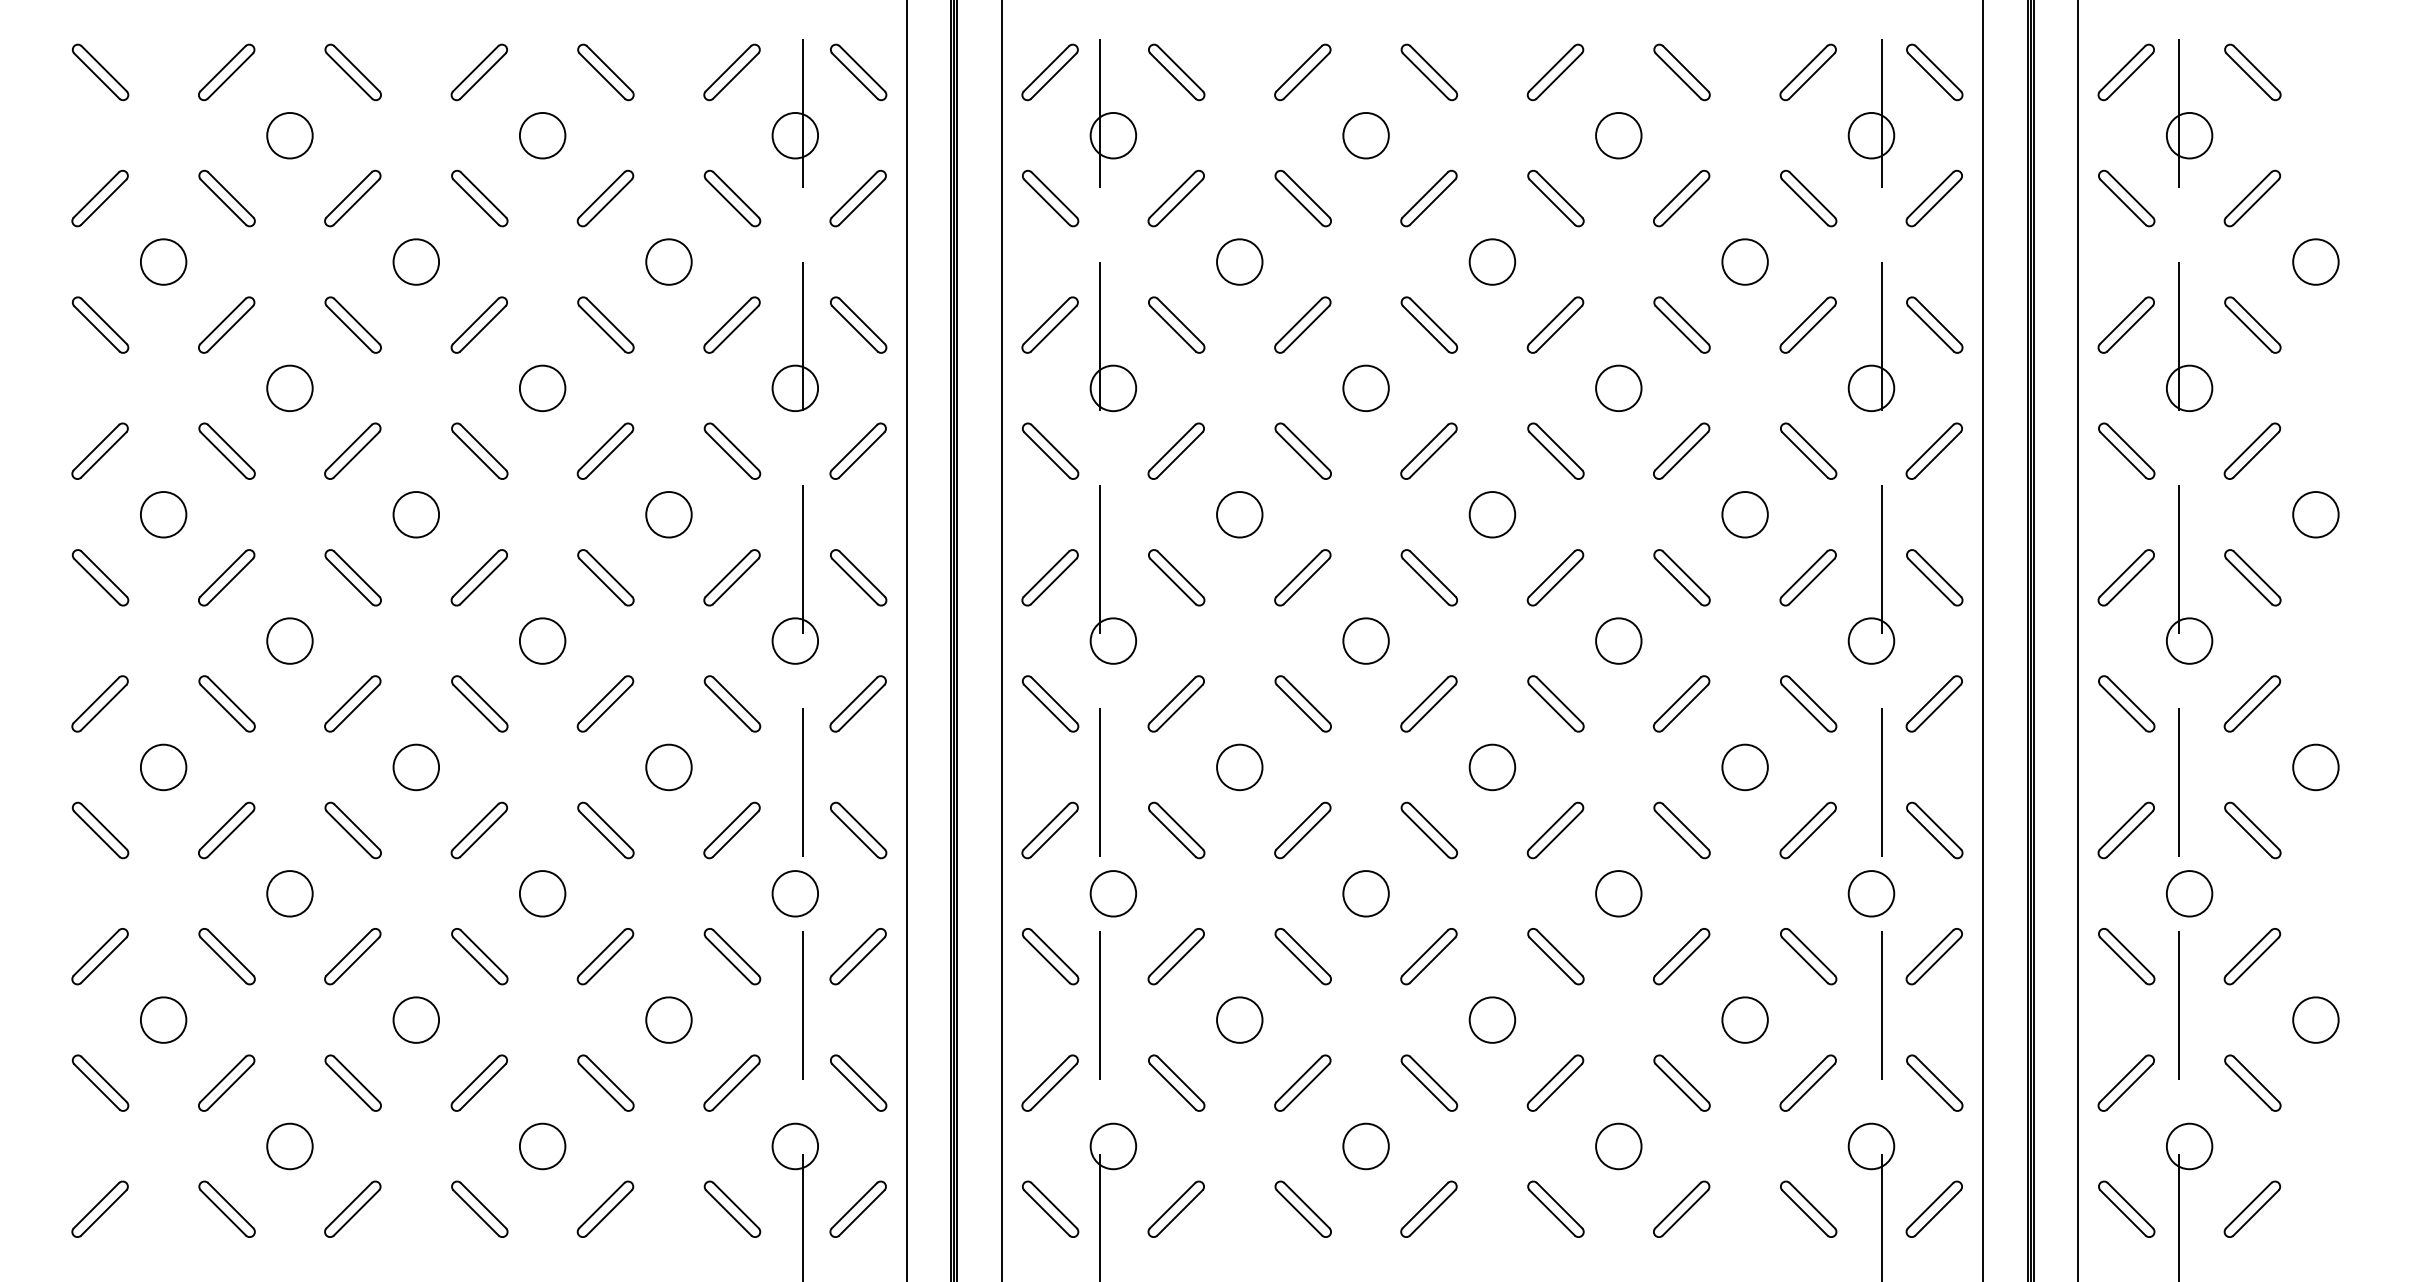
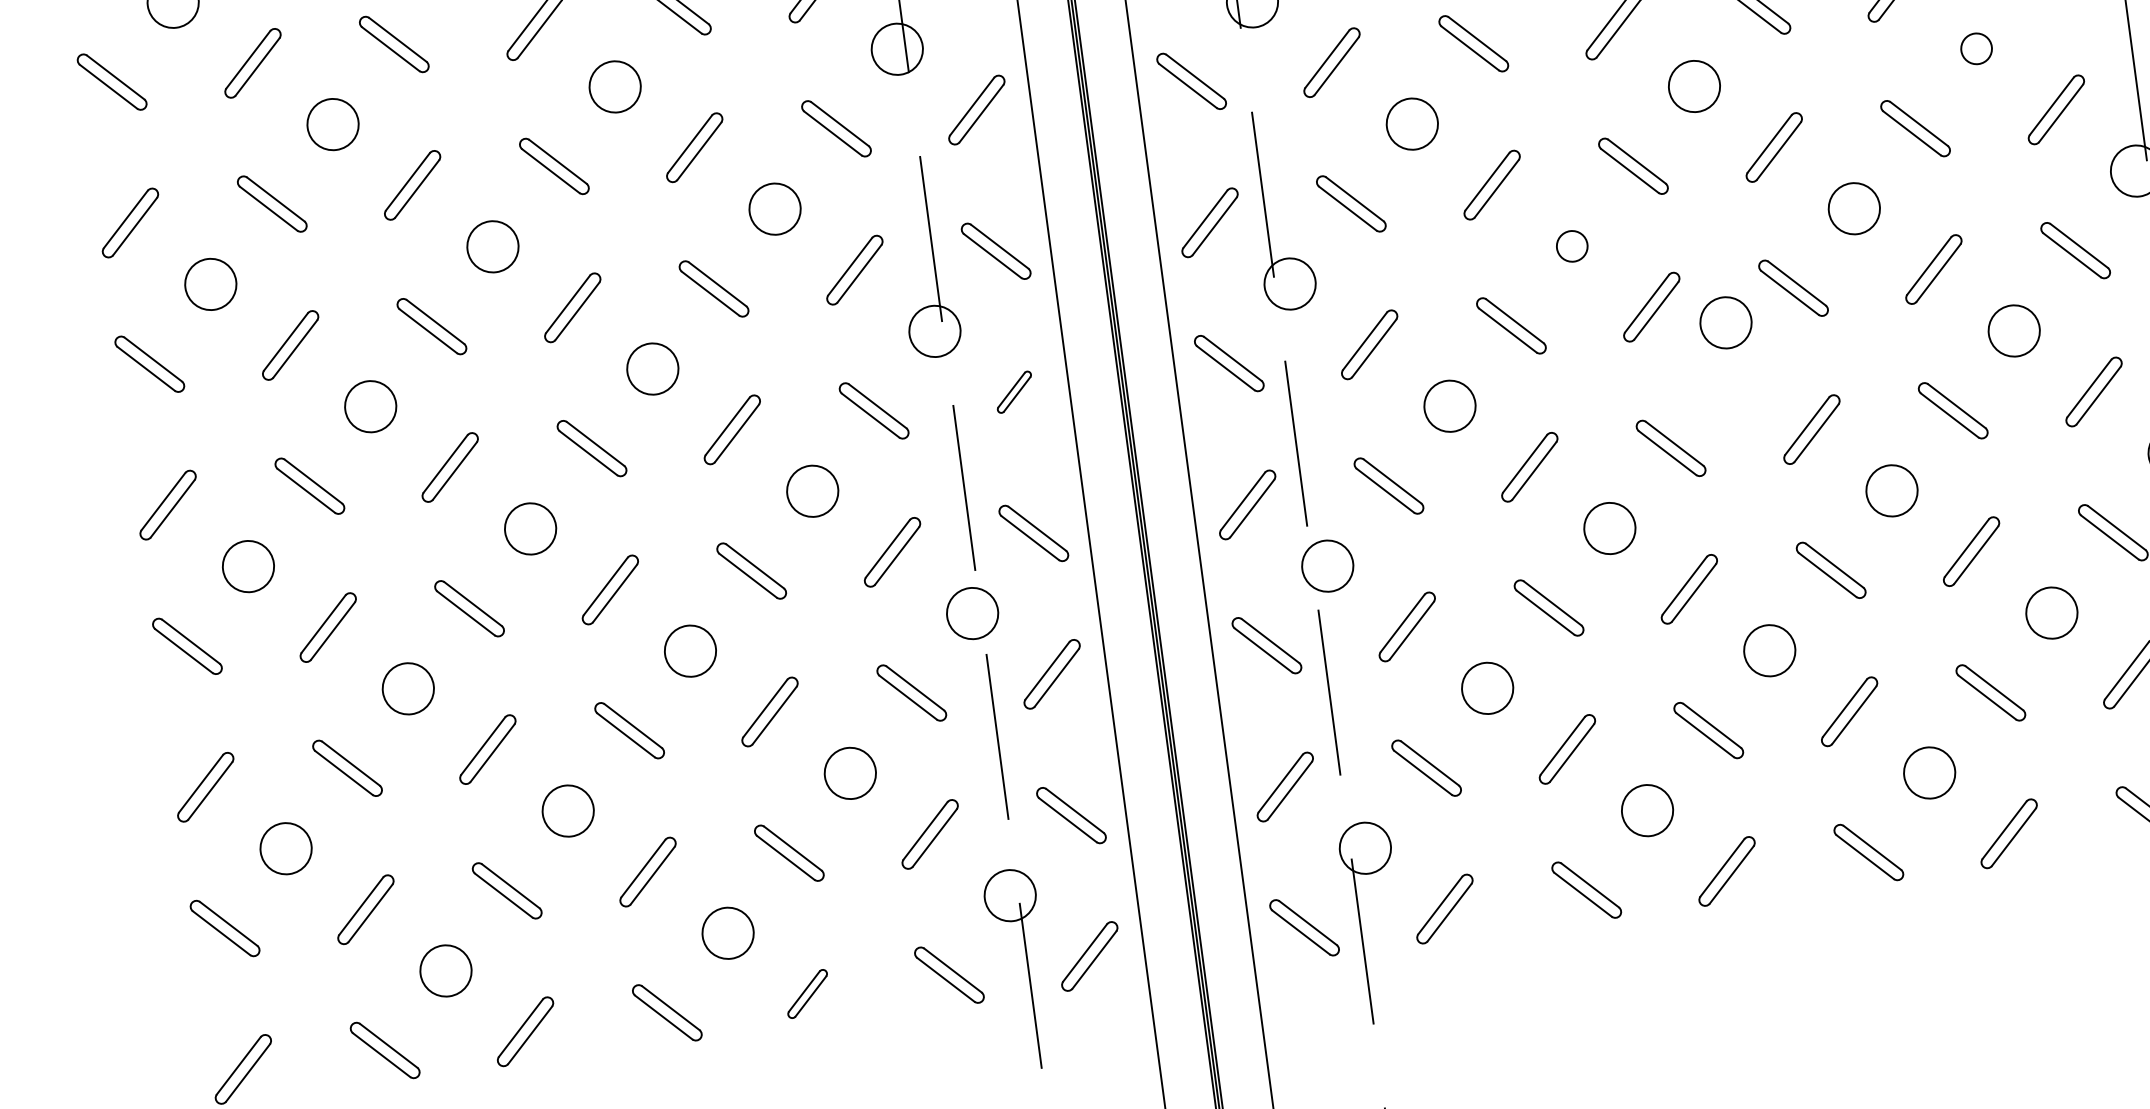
circle: (1744, 514) -> (1975, 48), size x0.6
circle: (1365, 640) -> (1571, 245), size x0.6
part: (857, 703) -> (1013, 391), size x0.6
circle: (1492, 767) -> (1726, 322), moved
part: (605, 1208) -> (807, 993), size x0.7

